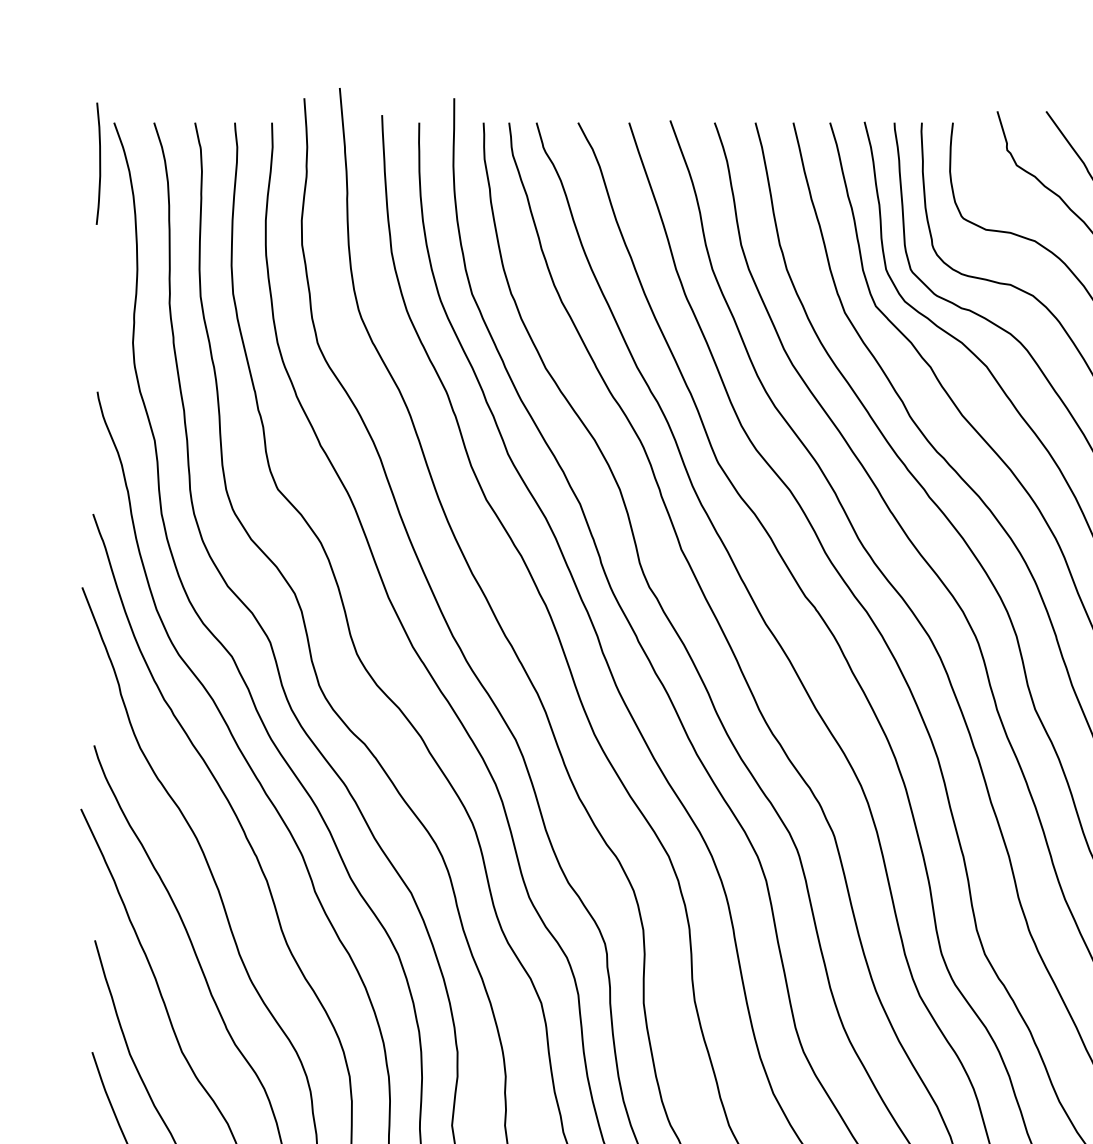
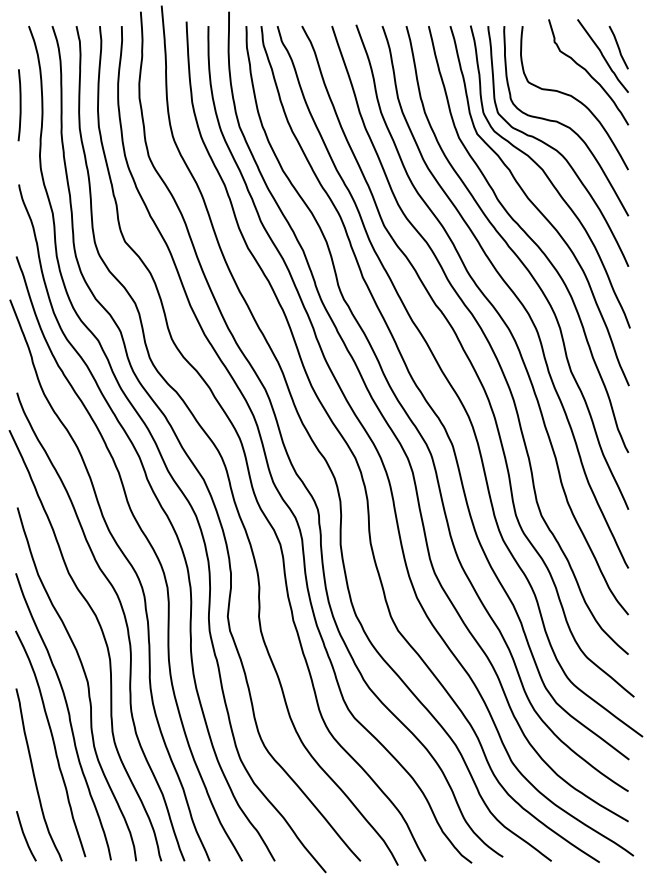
curve: (98, 164) -> (19, 105), moved

